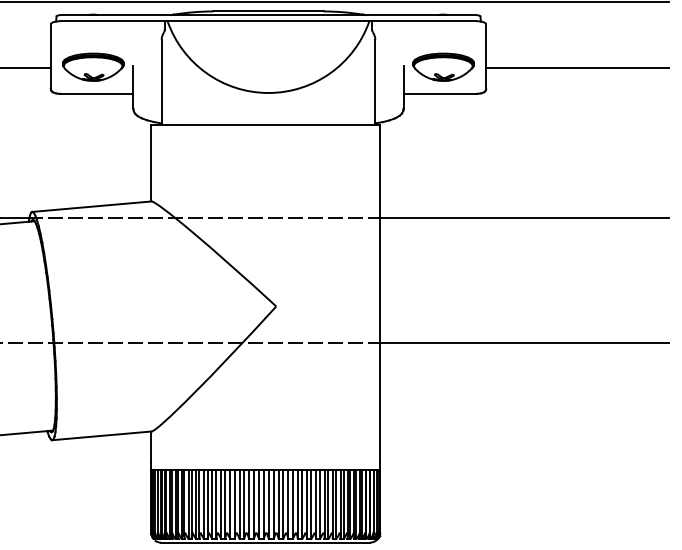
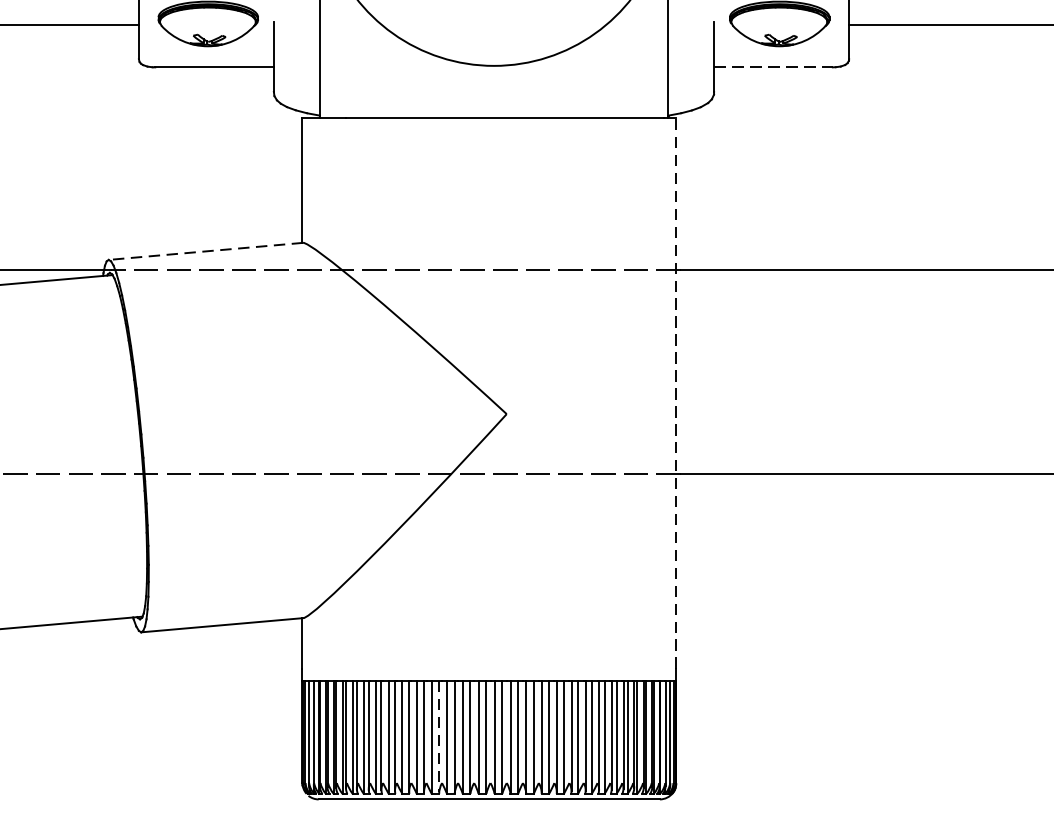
line: (440, 93) -> (774, 66), solid -> dashed
line: (91, 206) -> (205, 251), solid -> dashed
line: (380, 293) -> (676, 392), solid -> dashed
line: (234, 504) -> (438, 737), solid -> dashed

